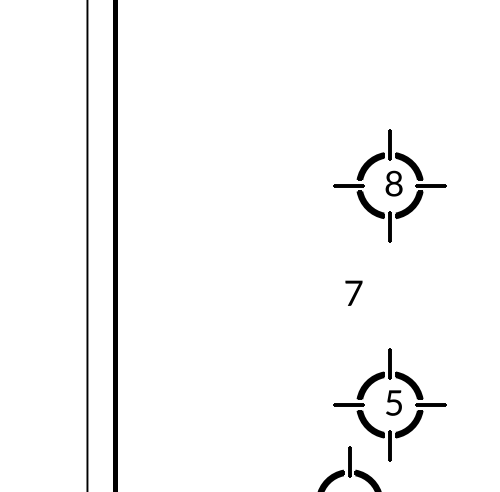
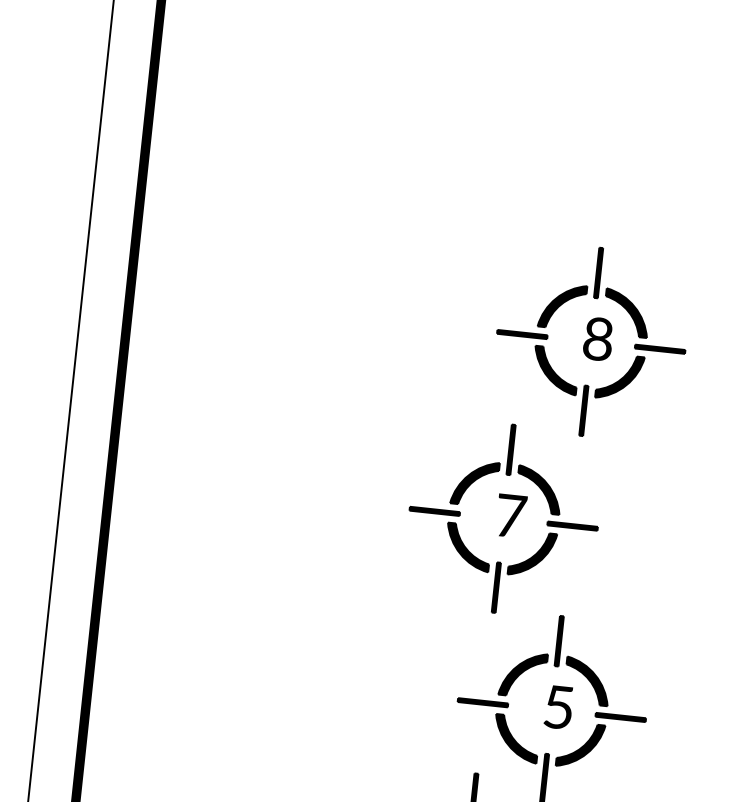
part: (349, 269) -> (508, 475), added

